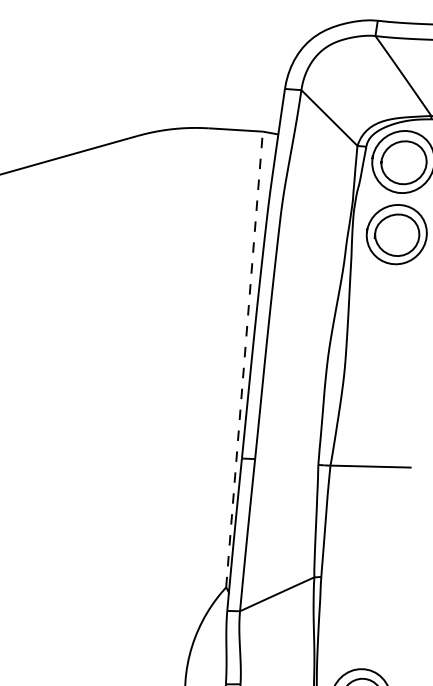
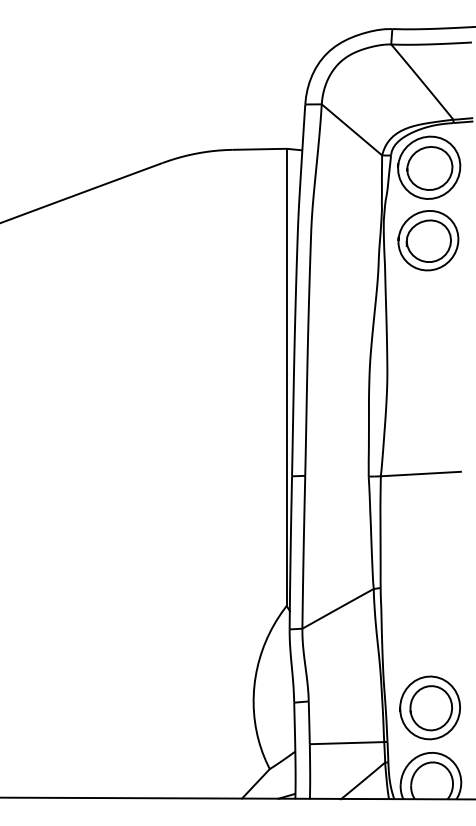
line: (244, 359) -> (286, 377), dashed -> solid

